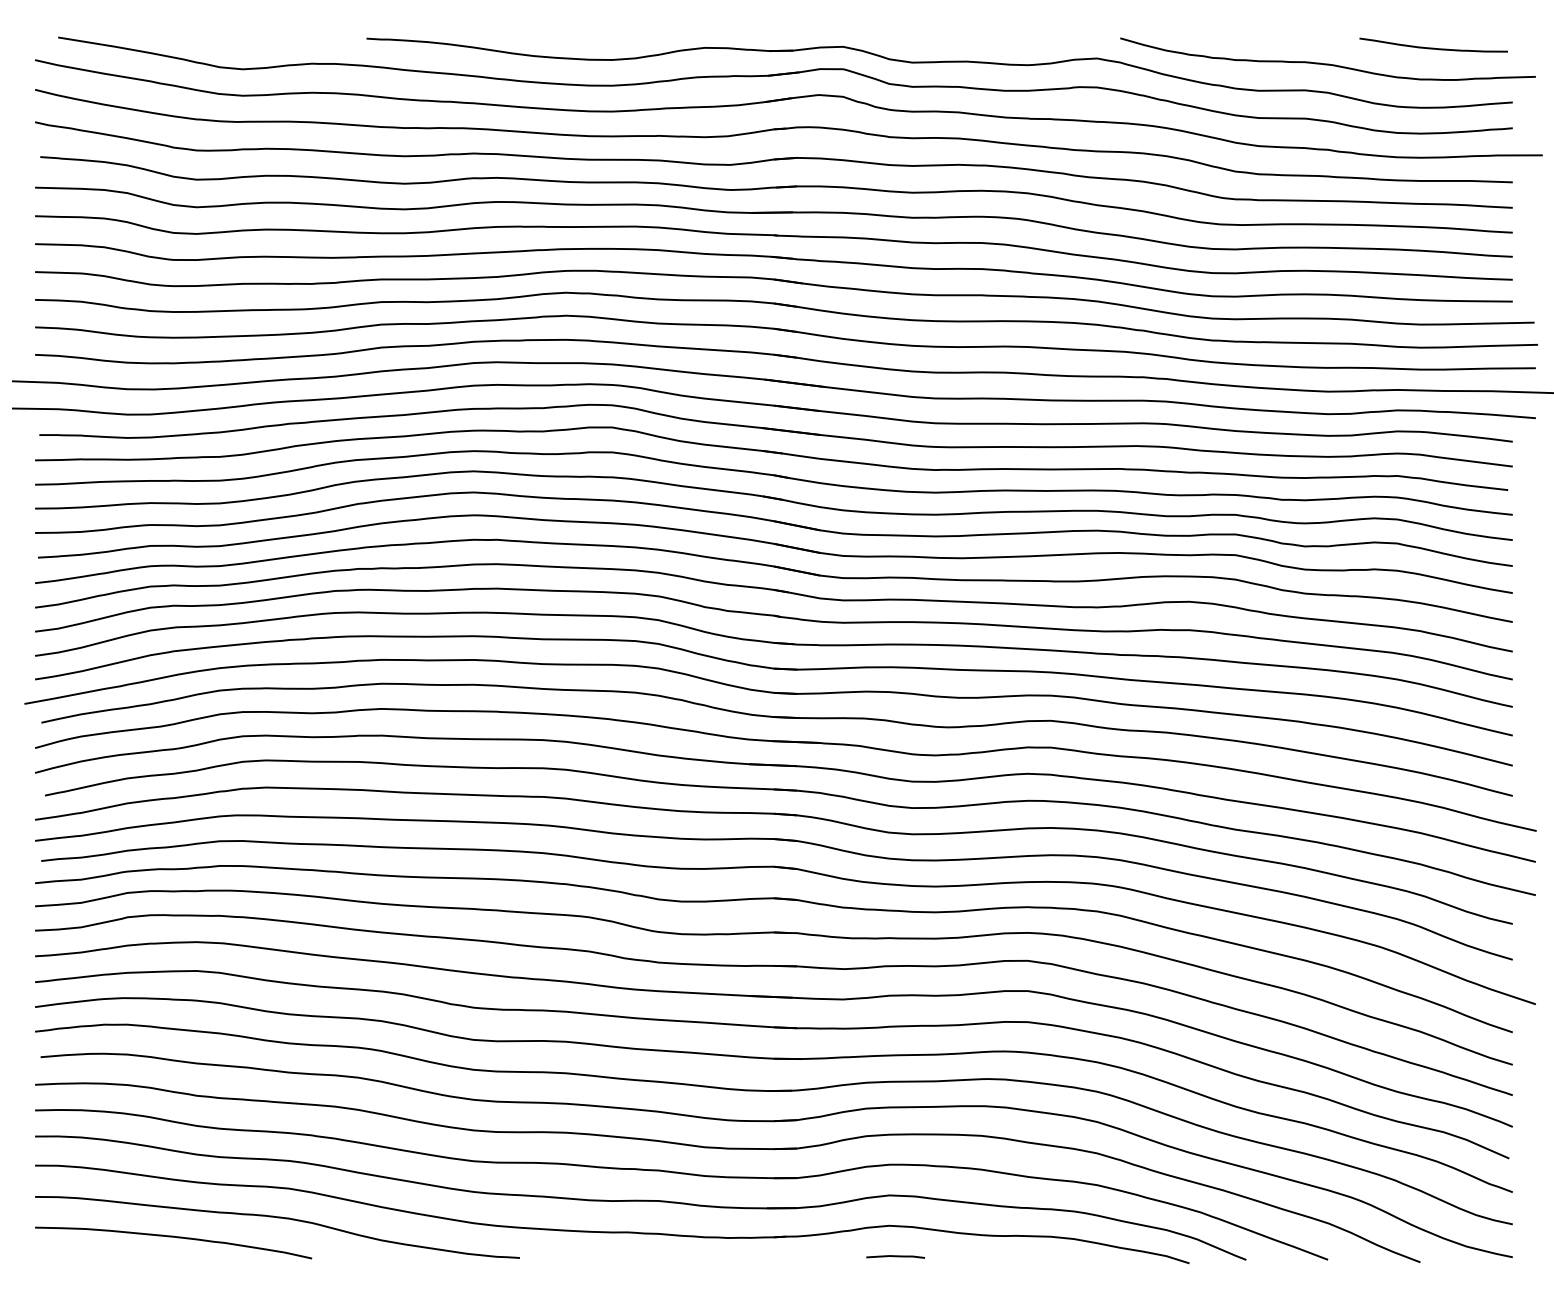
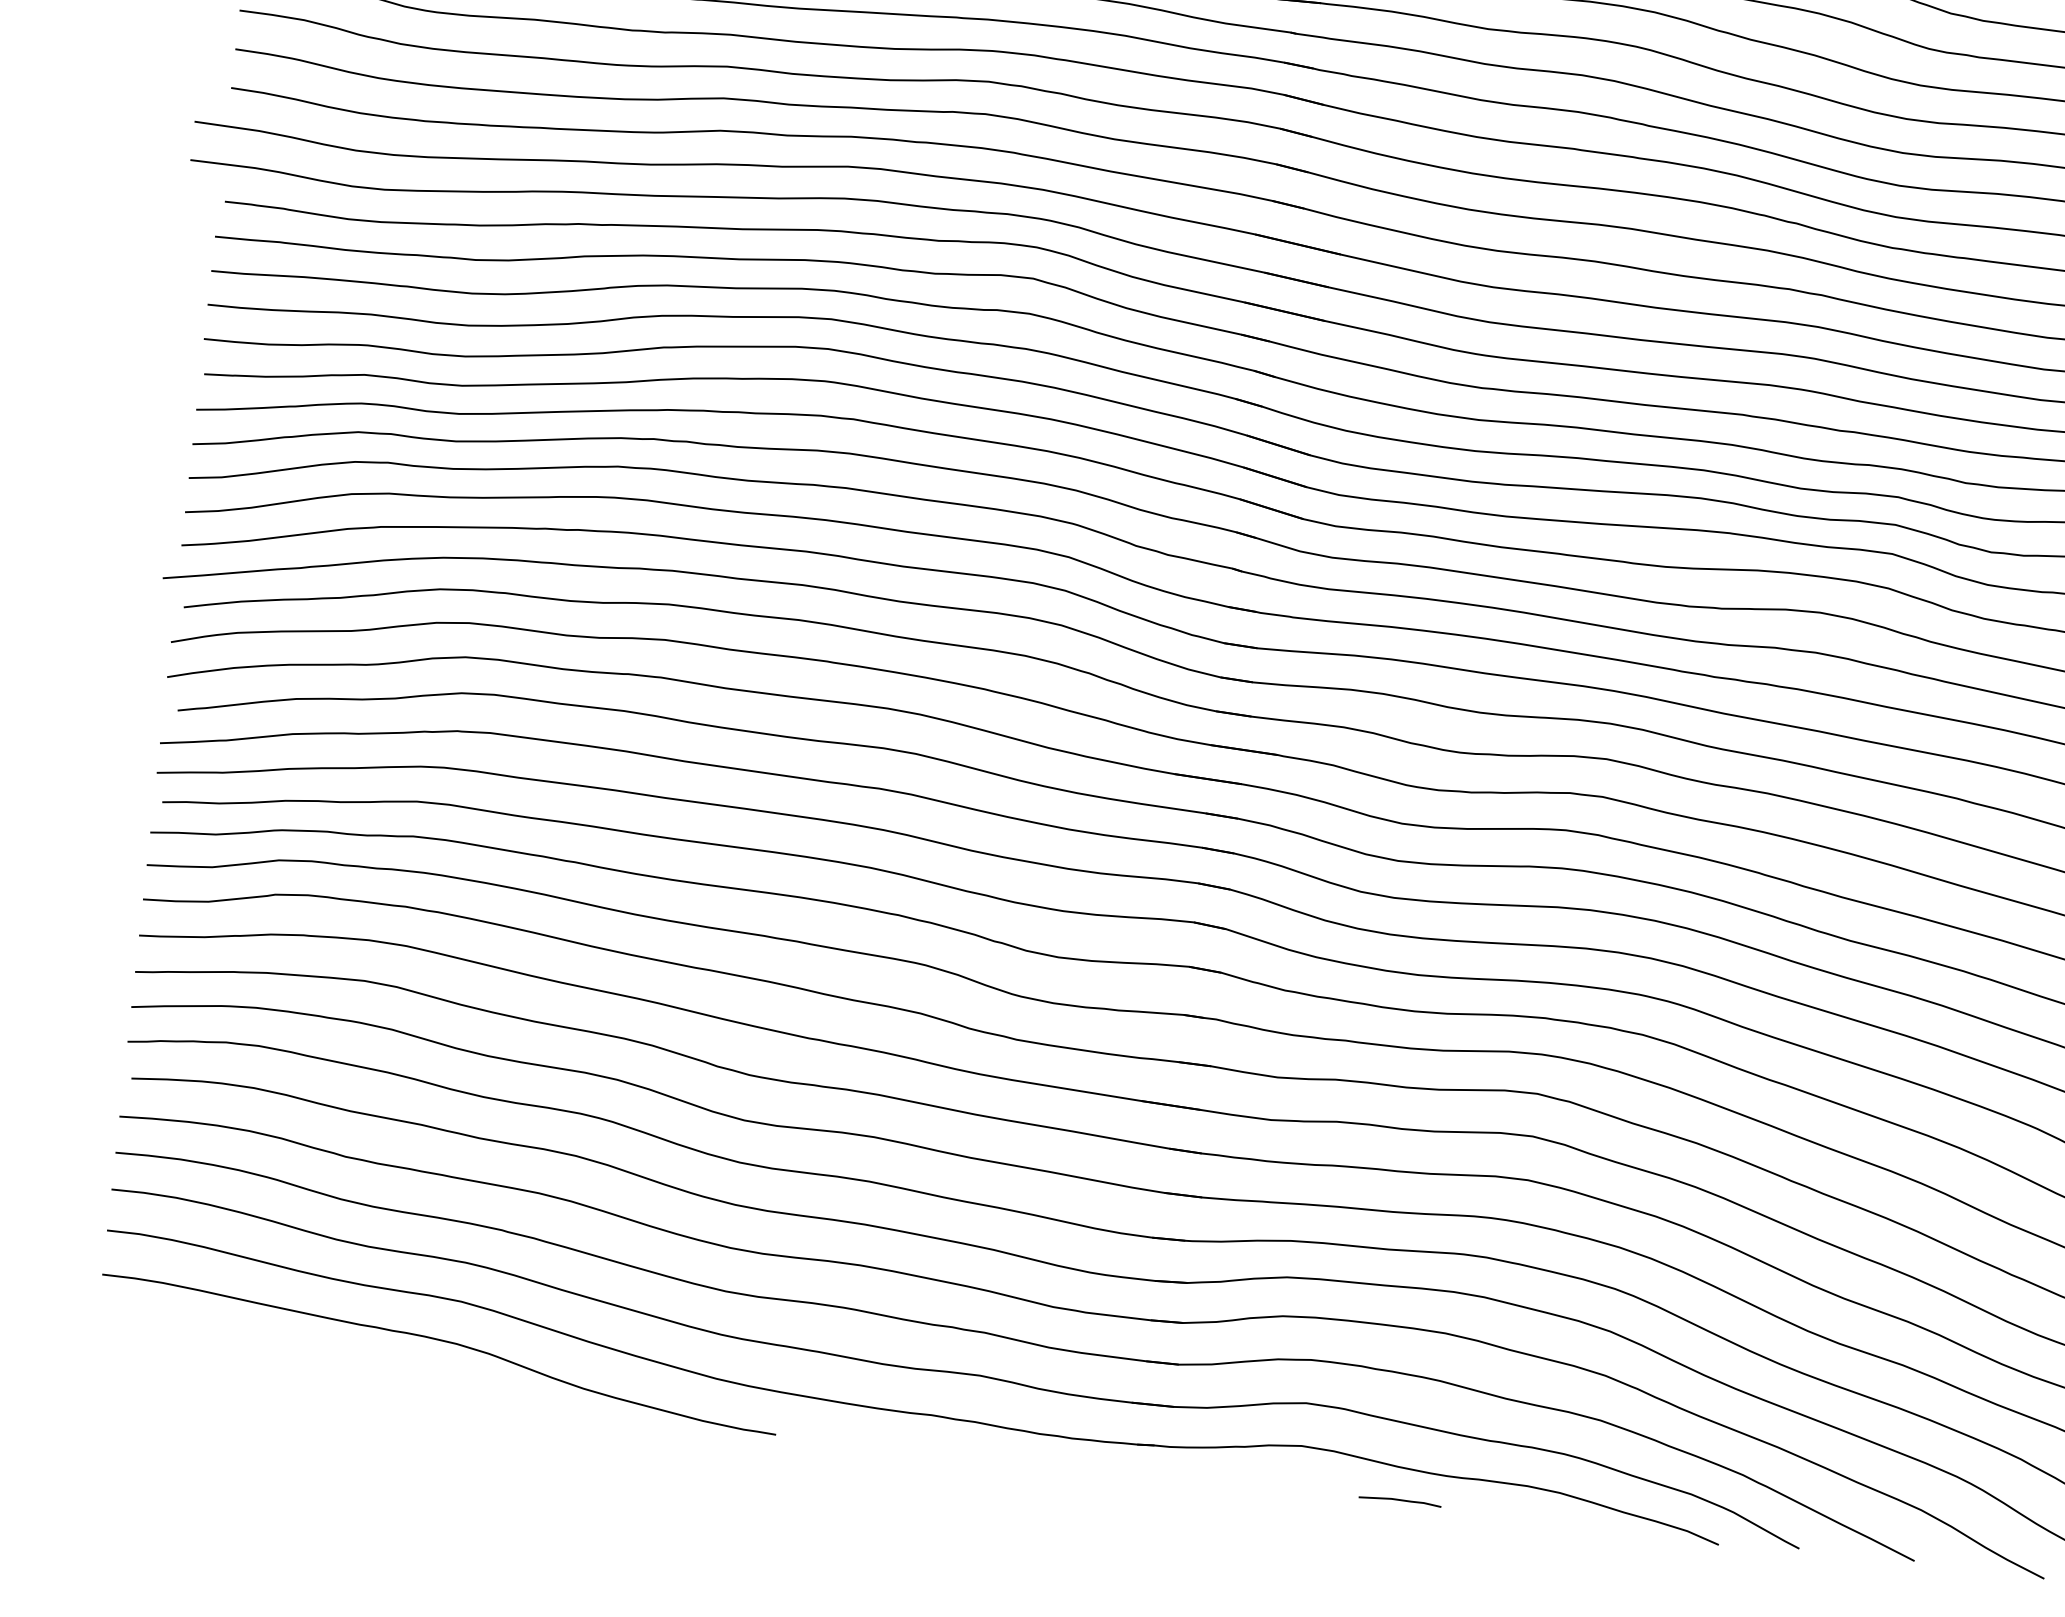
curve: (173, 1237) -> (291, 1352), removed
line: (895, 1256) -> (1399, 1500), moved

